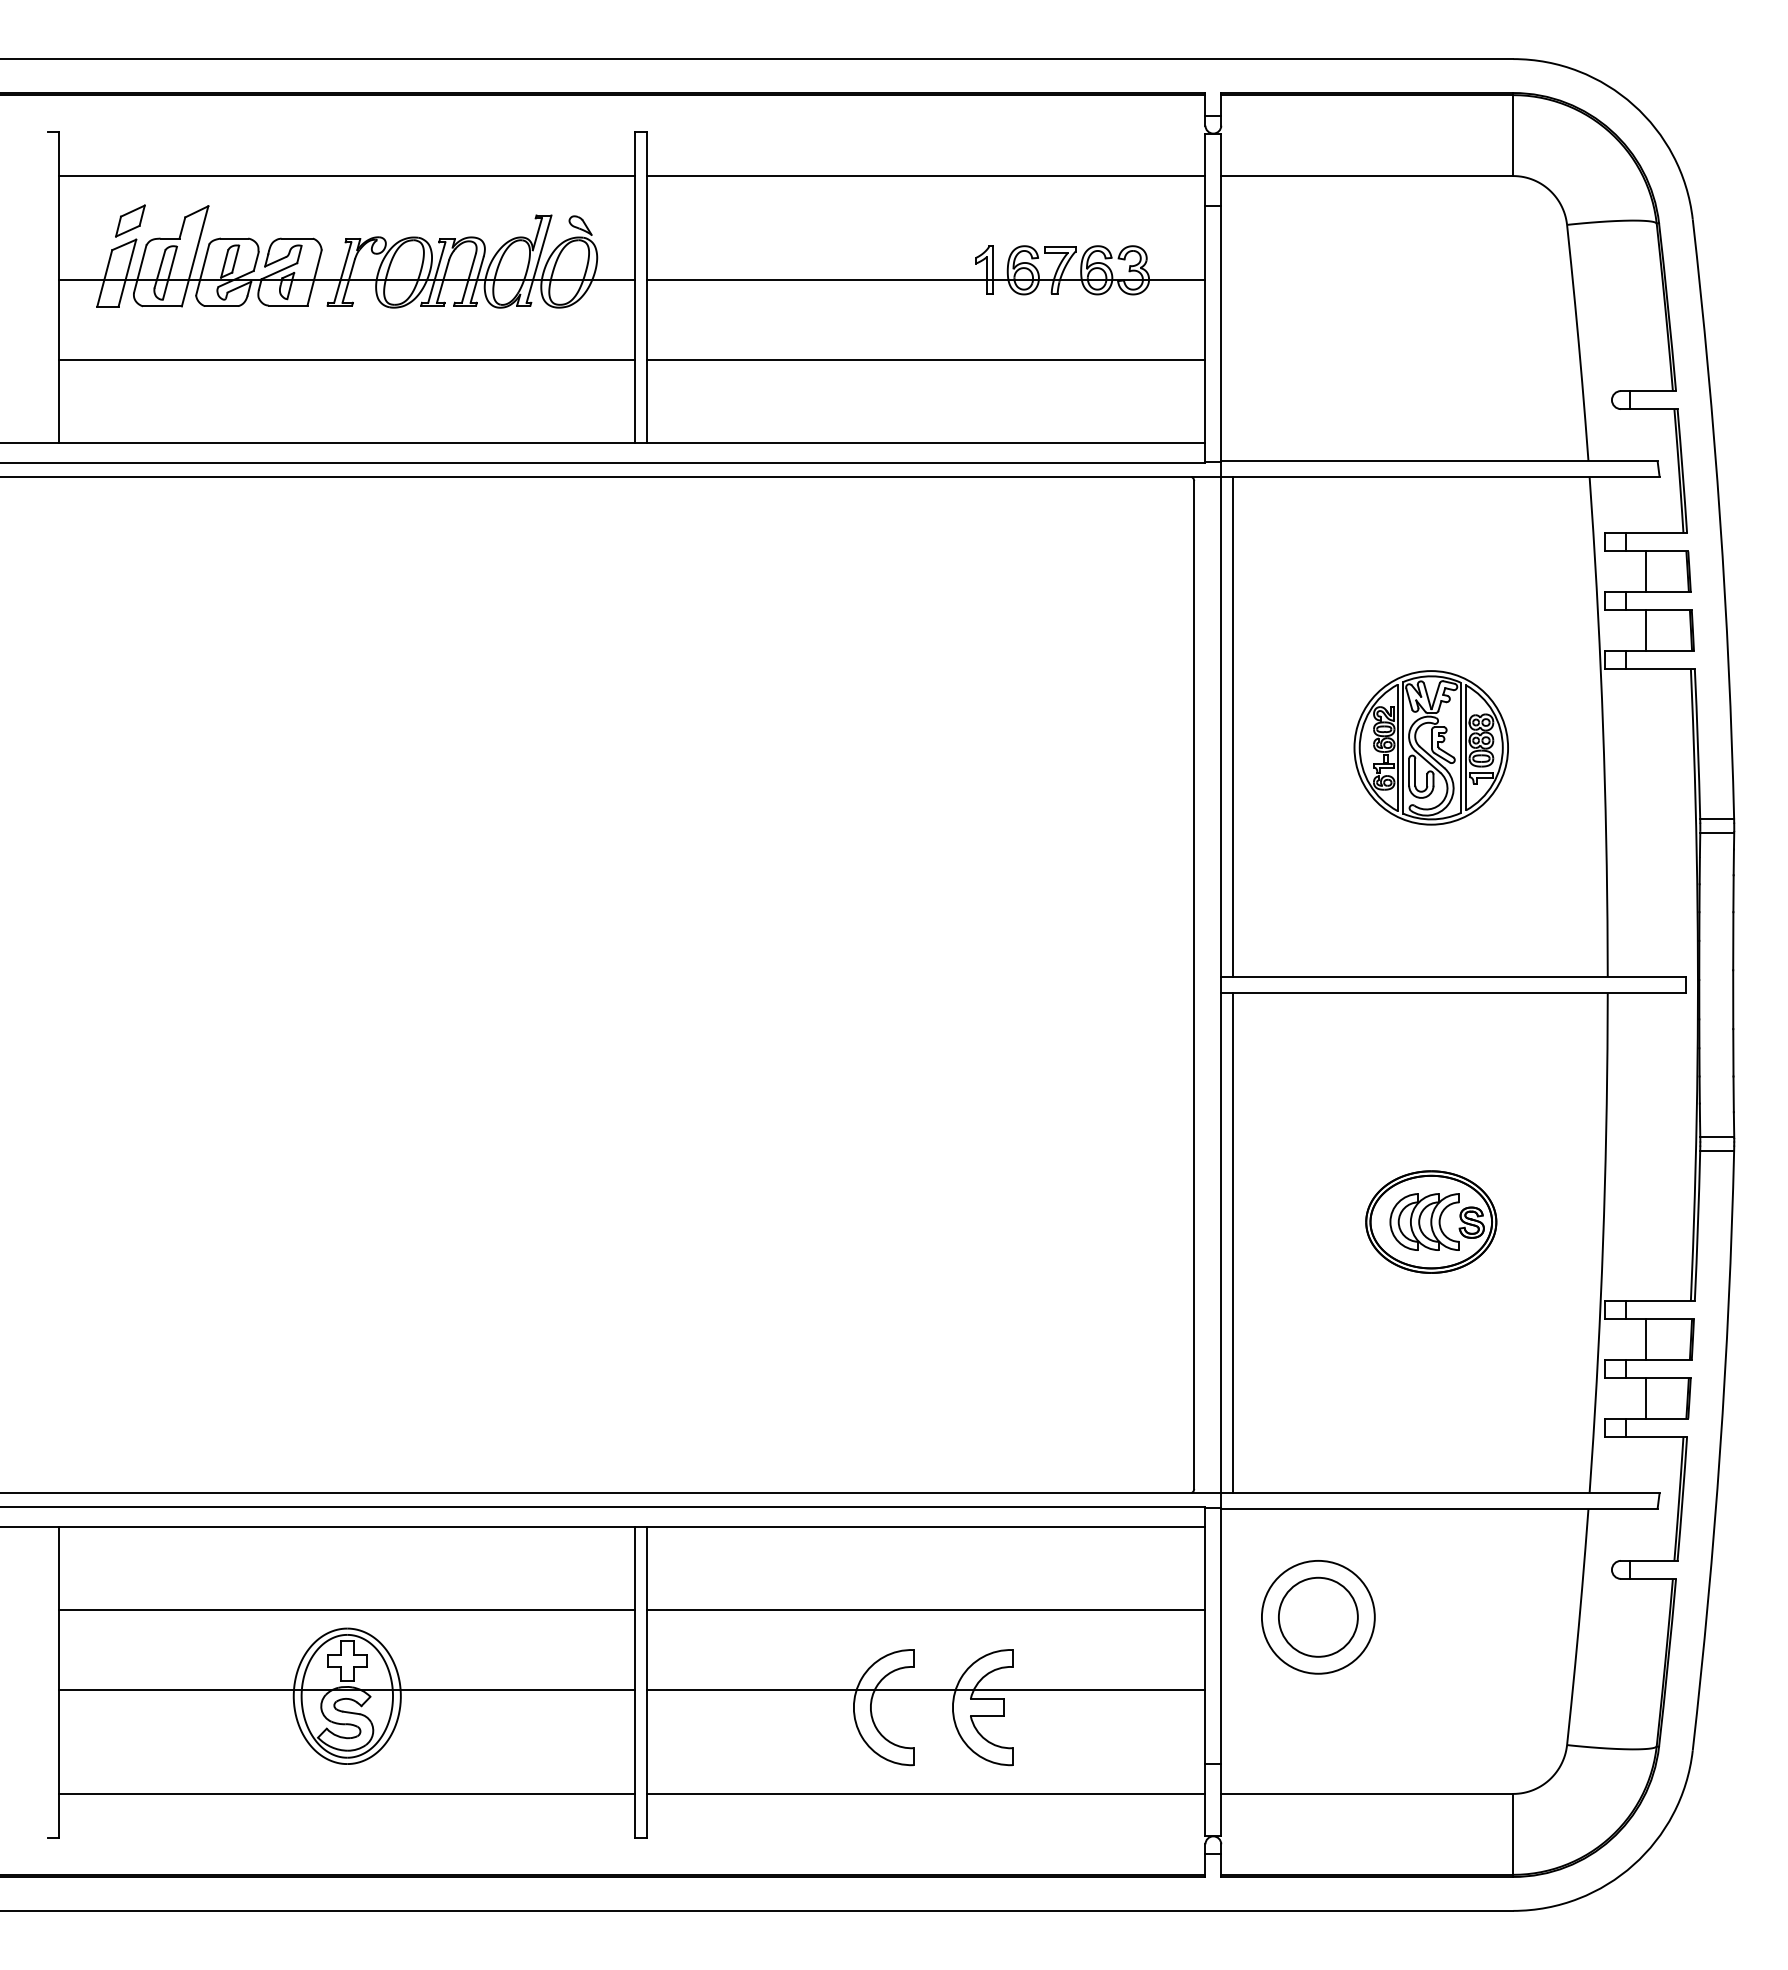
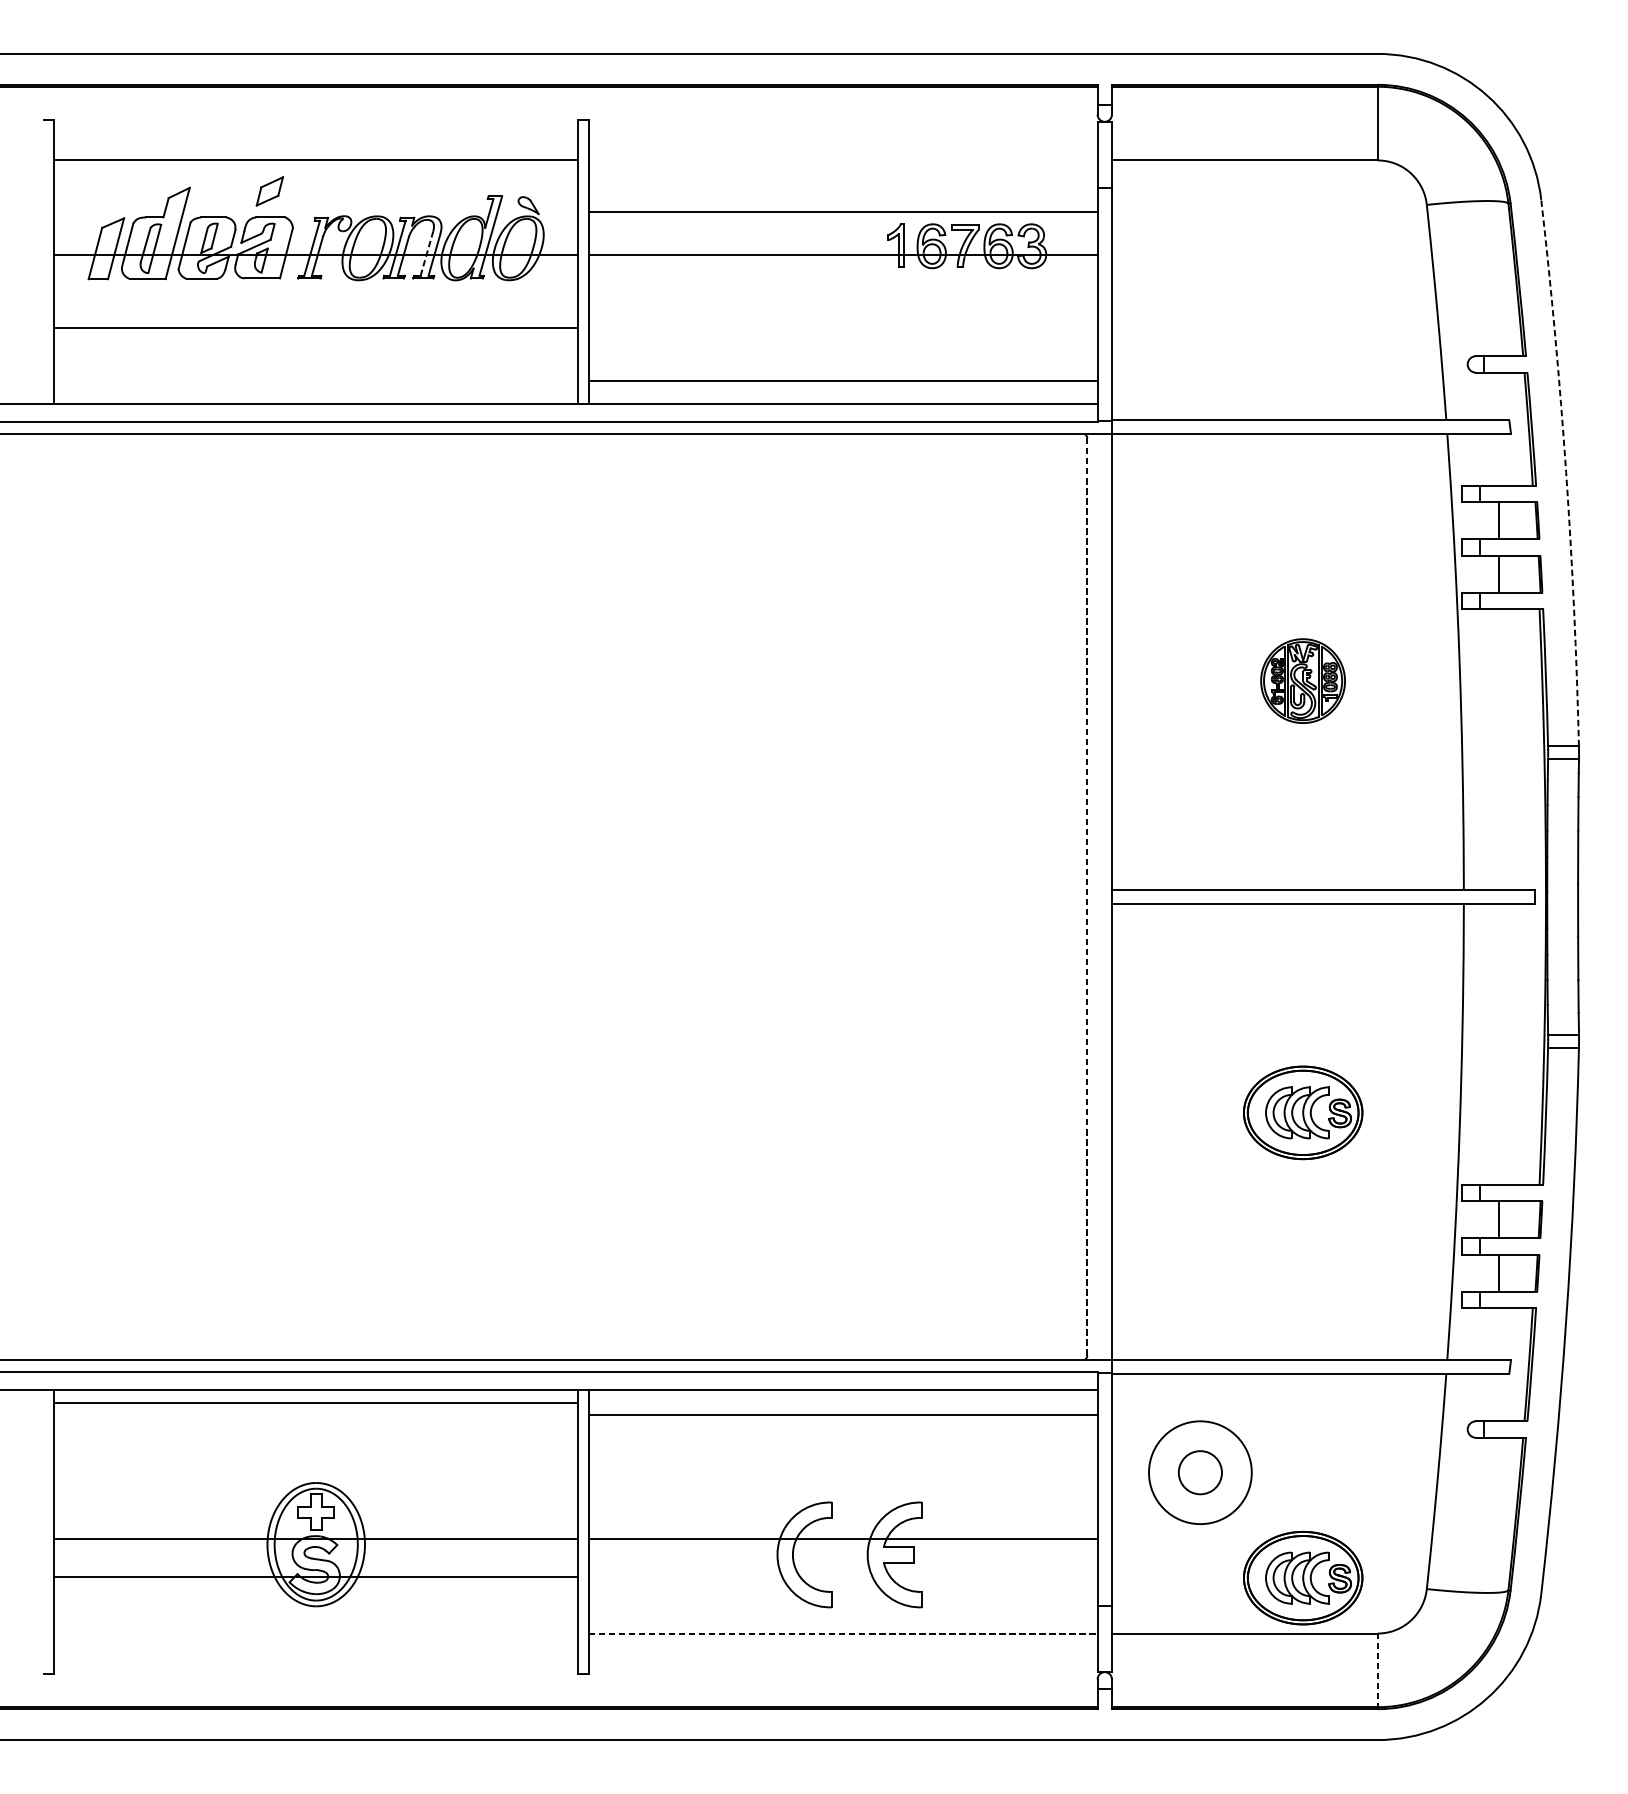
line: (925, 176) -> (842, 212), moved
part: (130, 220) -> (269, 190), moved
line: (468, 278) -> (426, 253), solid -> dashed
line: (925, 359) -> (842, 380), moved
arc: (1720, 518) -> (1566, 472), solid -> dashed
line: (1232, 726) -> (1122, 661), removed
part: (1430, 747) -> (1302, 680), size x0.6
line: (1194, 985) -> (1087, 897), solid -> dashed
line: (1232, 1242) -> (1122, 1131), removed
line: (347, 1610) -> (316, 1403), moved
line: (925, 1610) -> (842, 1415), moved
circle: (1317, 1616) -> (1199, 1471), size x0.6
part: (1431, 1732) -> (1303, 1577), added
line: (347, 1793) -> (316, 1576), moved
line: (926, 1793) -> (843, 1633), solid -> dashed
line: (1513, 1835) -> (1378, 1671), solid -> dashed

